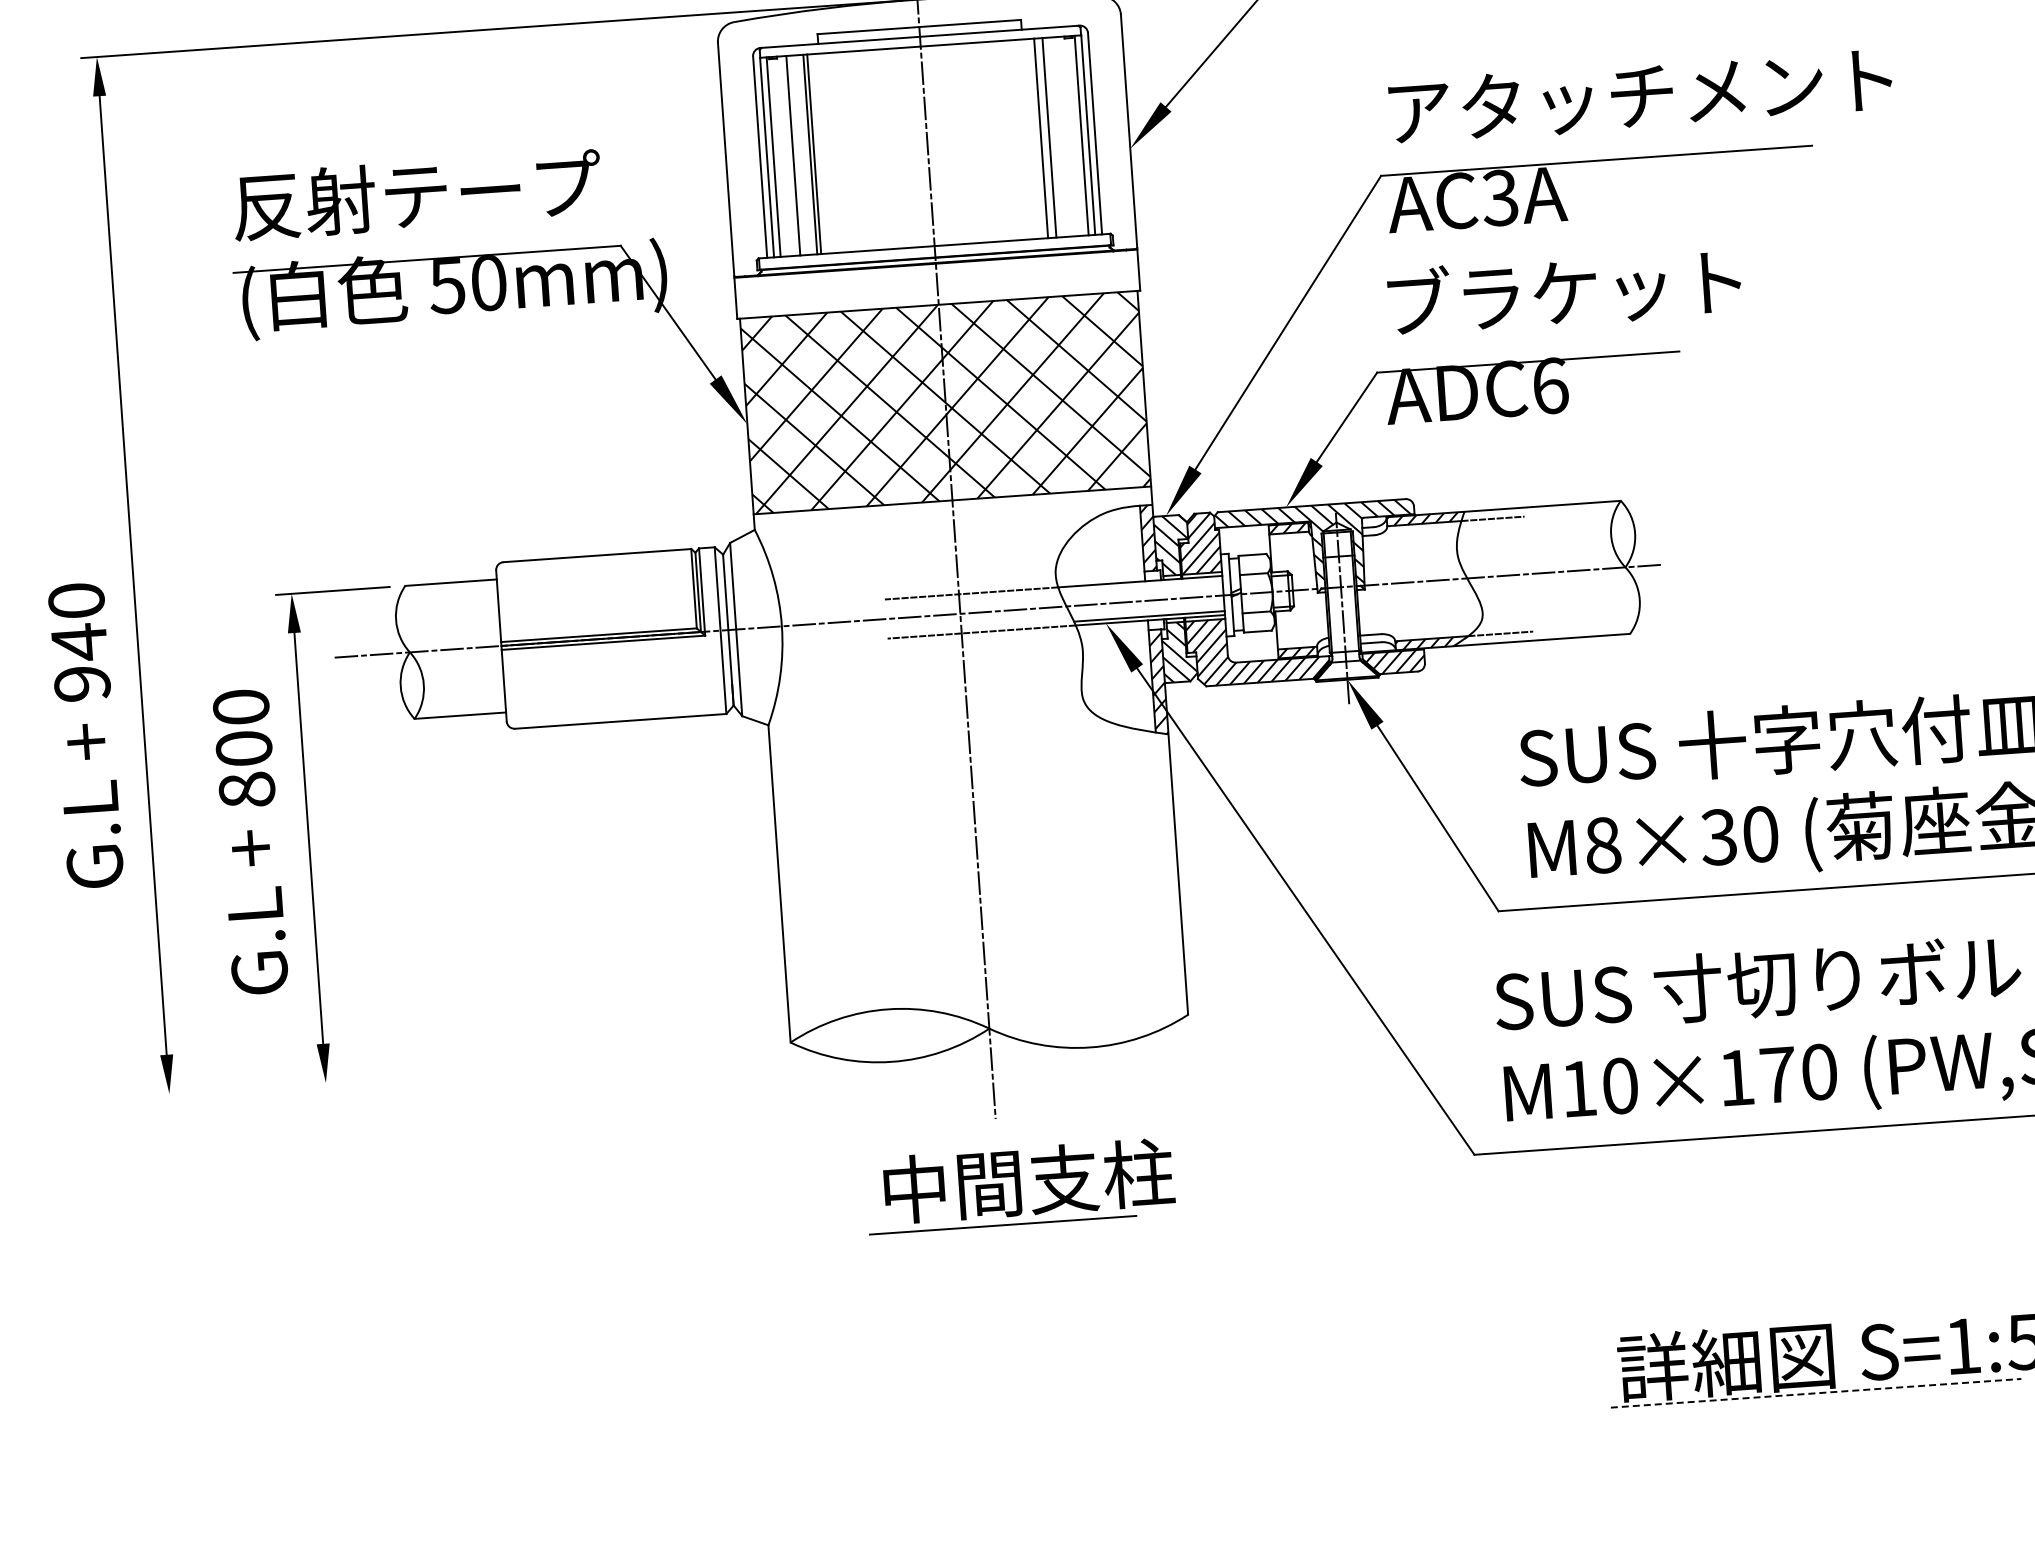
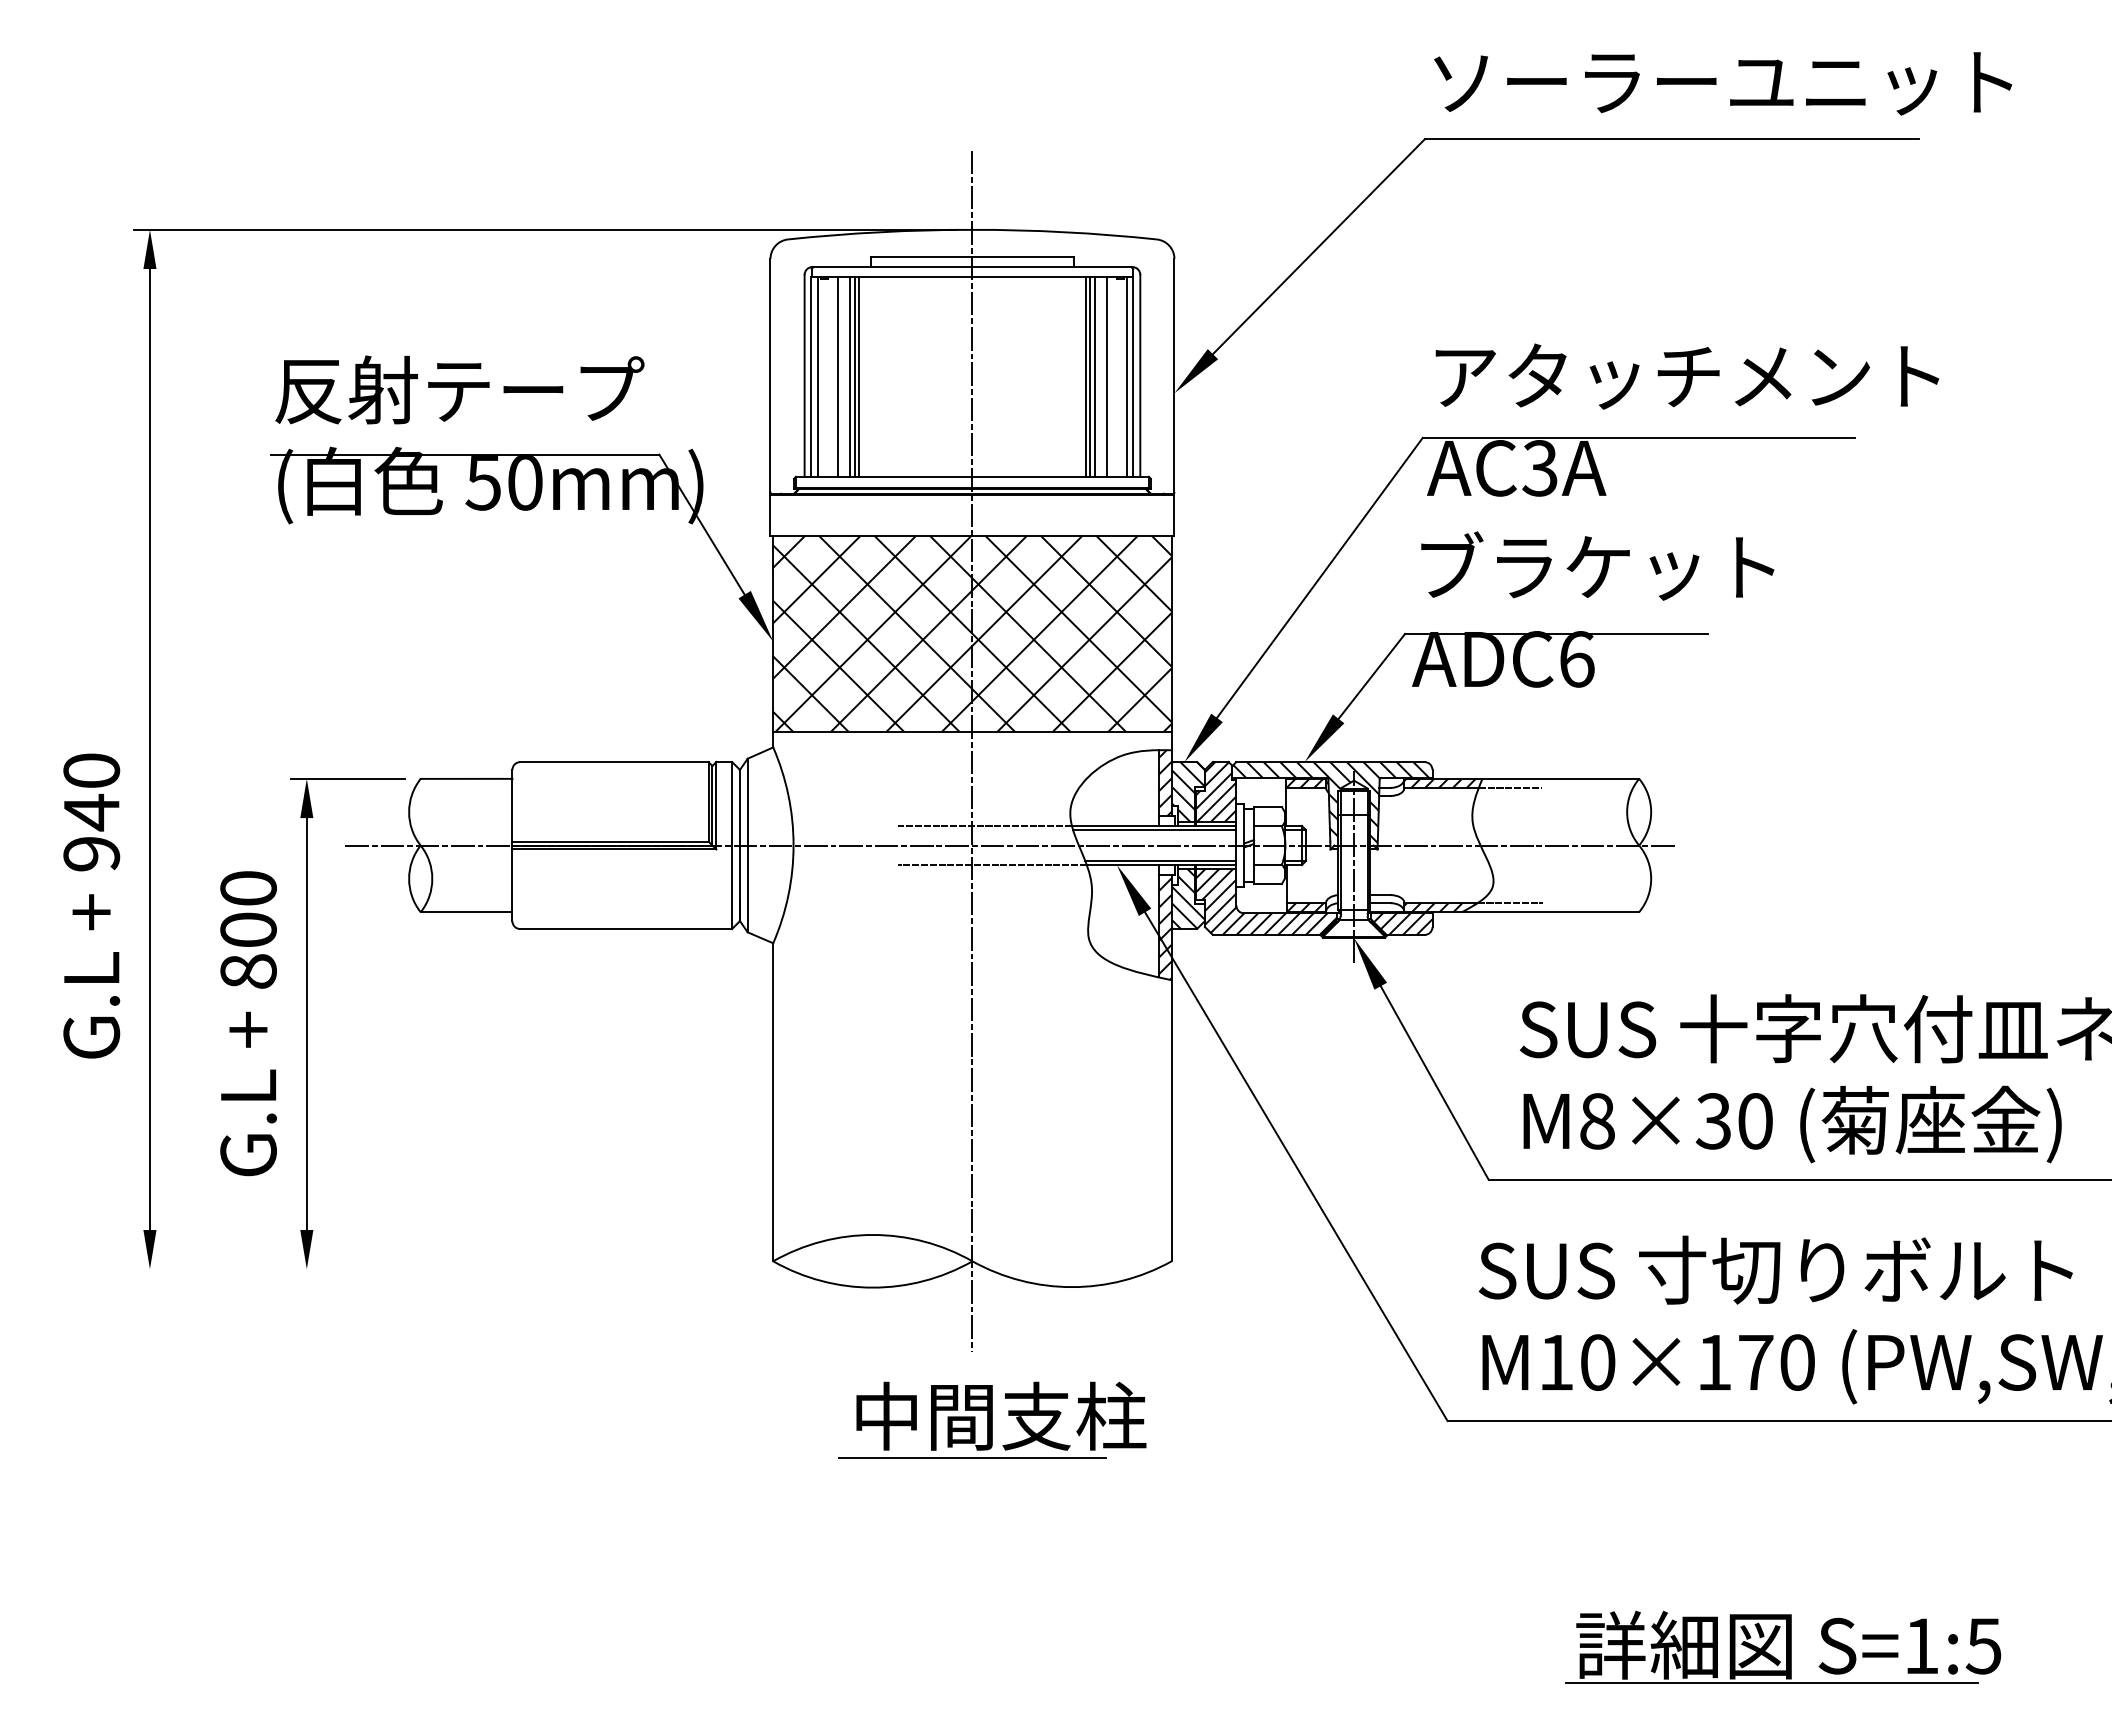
line: (1062, 136) -> (1107, 376), added
line: (1045, 137) -> (1090, 376), added
line: (805, 154) -> (850, 376), added
line: (1140, 585) -> (1154, 829), added
line: (1815, 1393) -> (1771, 1682), dashed -> solid

